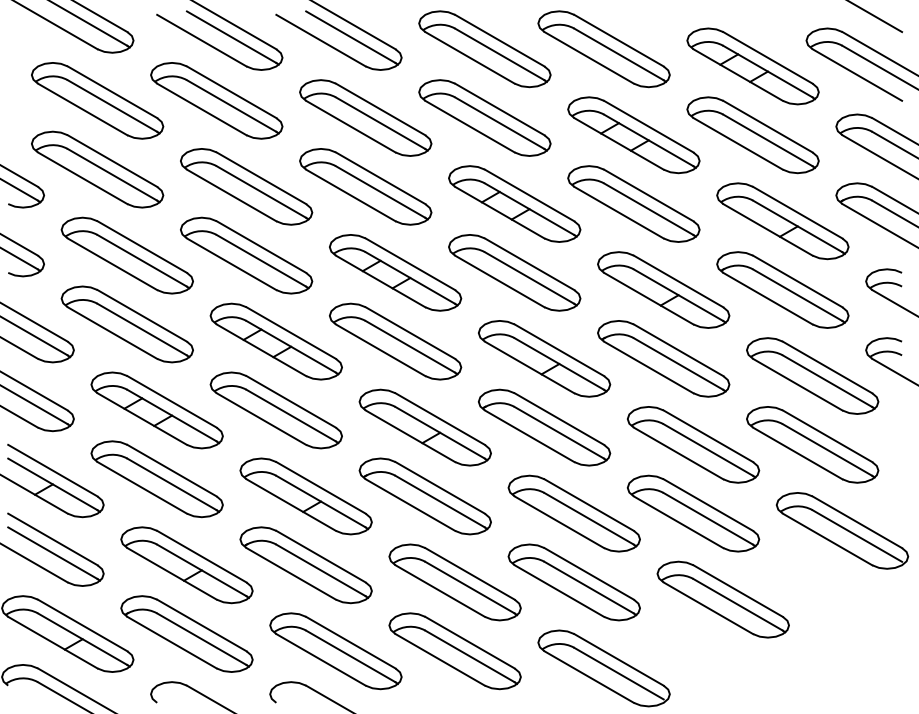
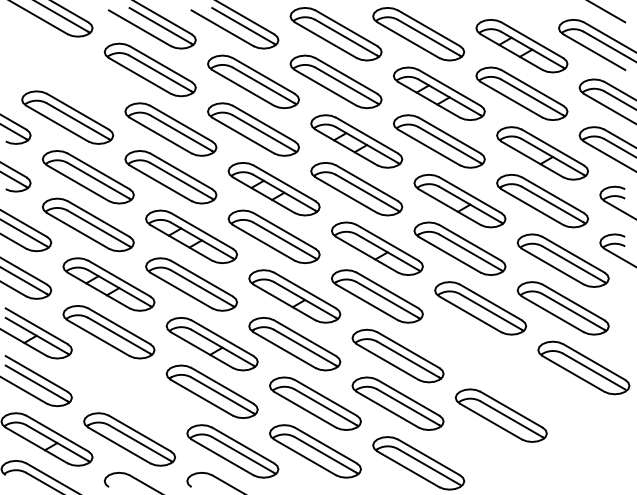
part: (97, 100) -> (67, 69), removed
part: (693, 512) -> (480, 355), removed
part: (186, 564) -> (129, 391), removed

